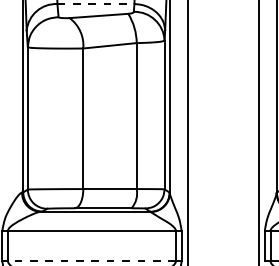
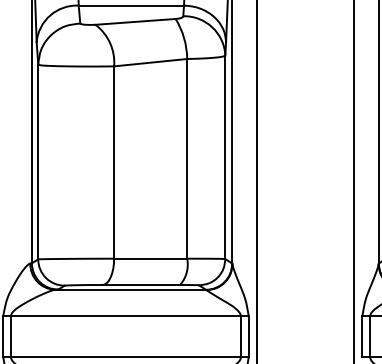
line: (96, 4) -> (132, 6), dashed -> solid
line: (91, 261) -> (125, 357), dashed -> solid

